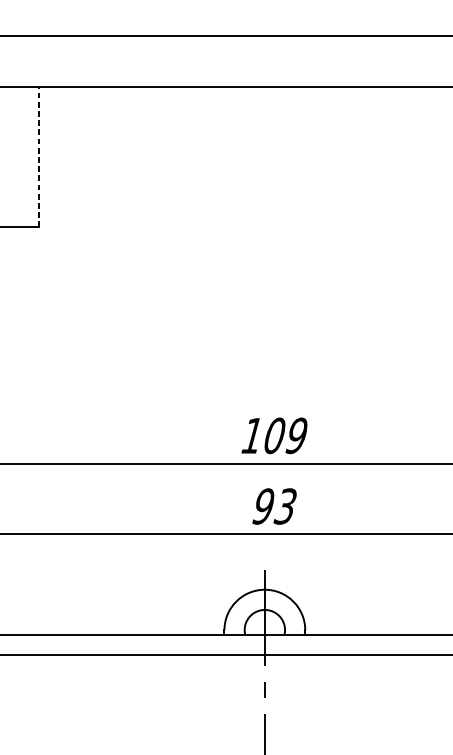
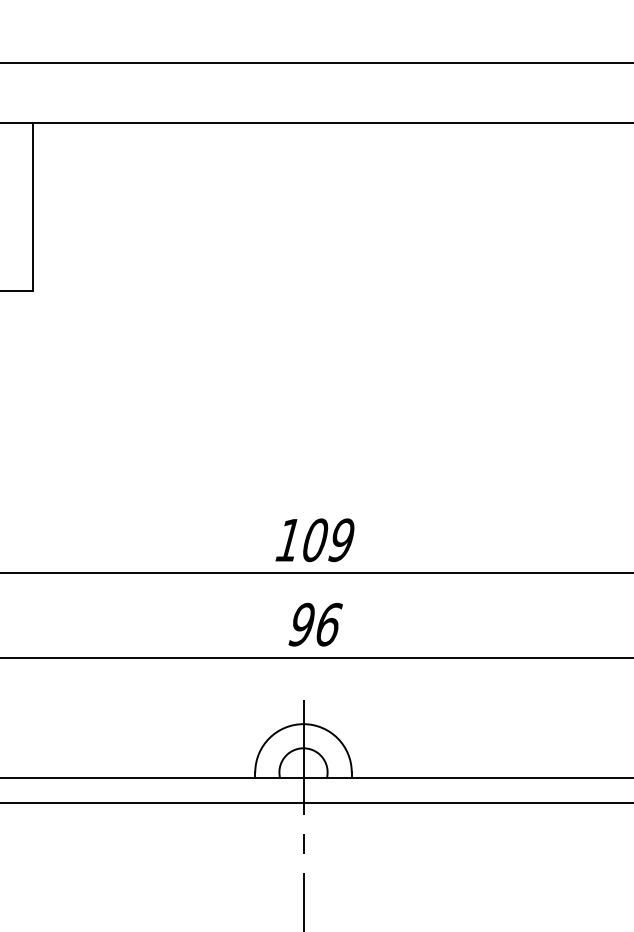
line: (38, 157) -> (33, 207), dashed -> solid
text: (284, 506) -> (327, 624), 93 -> 96

